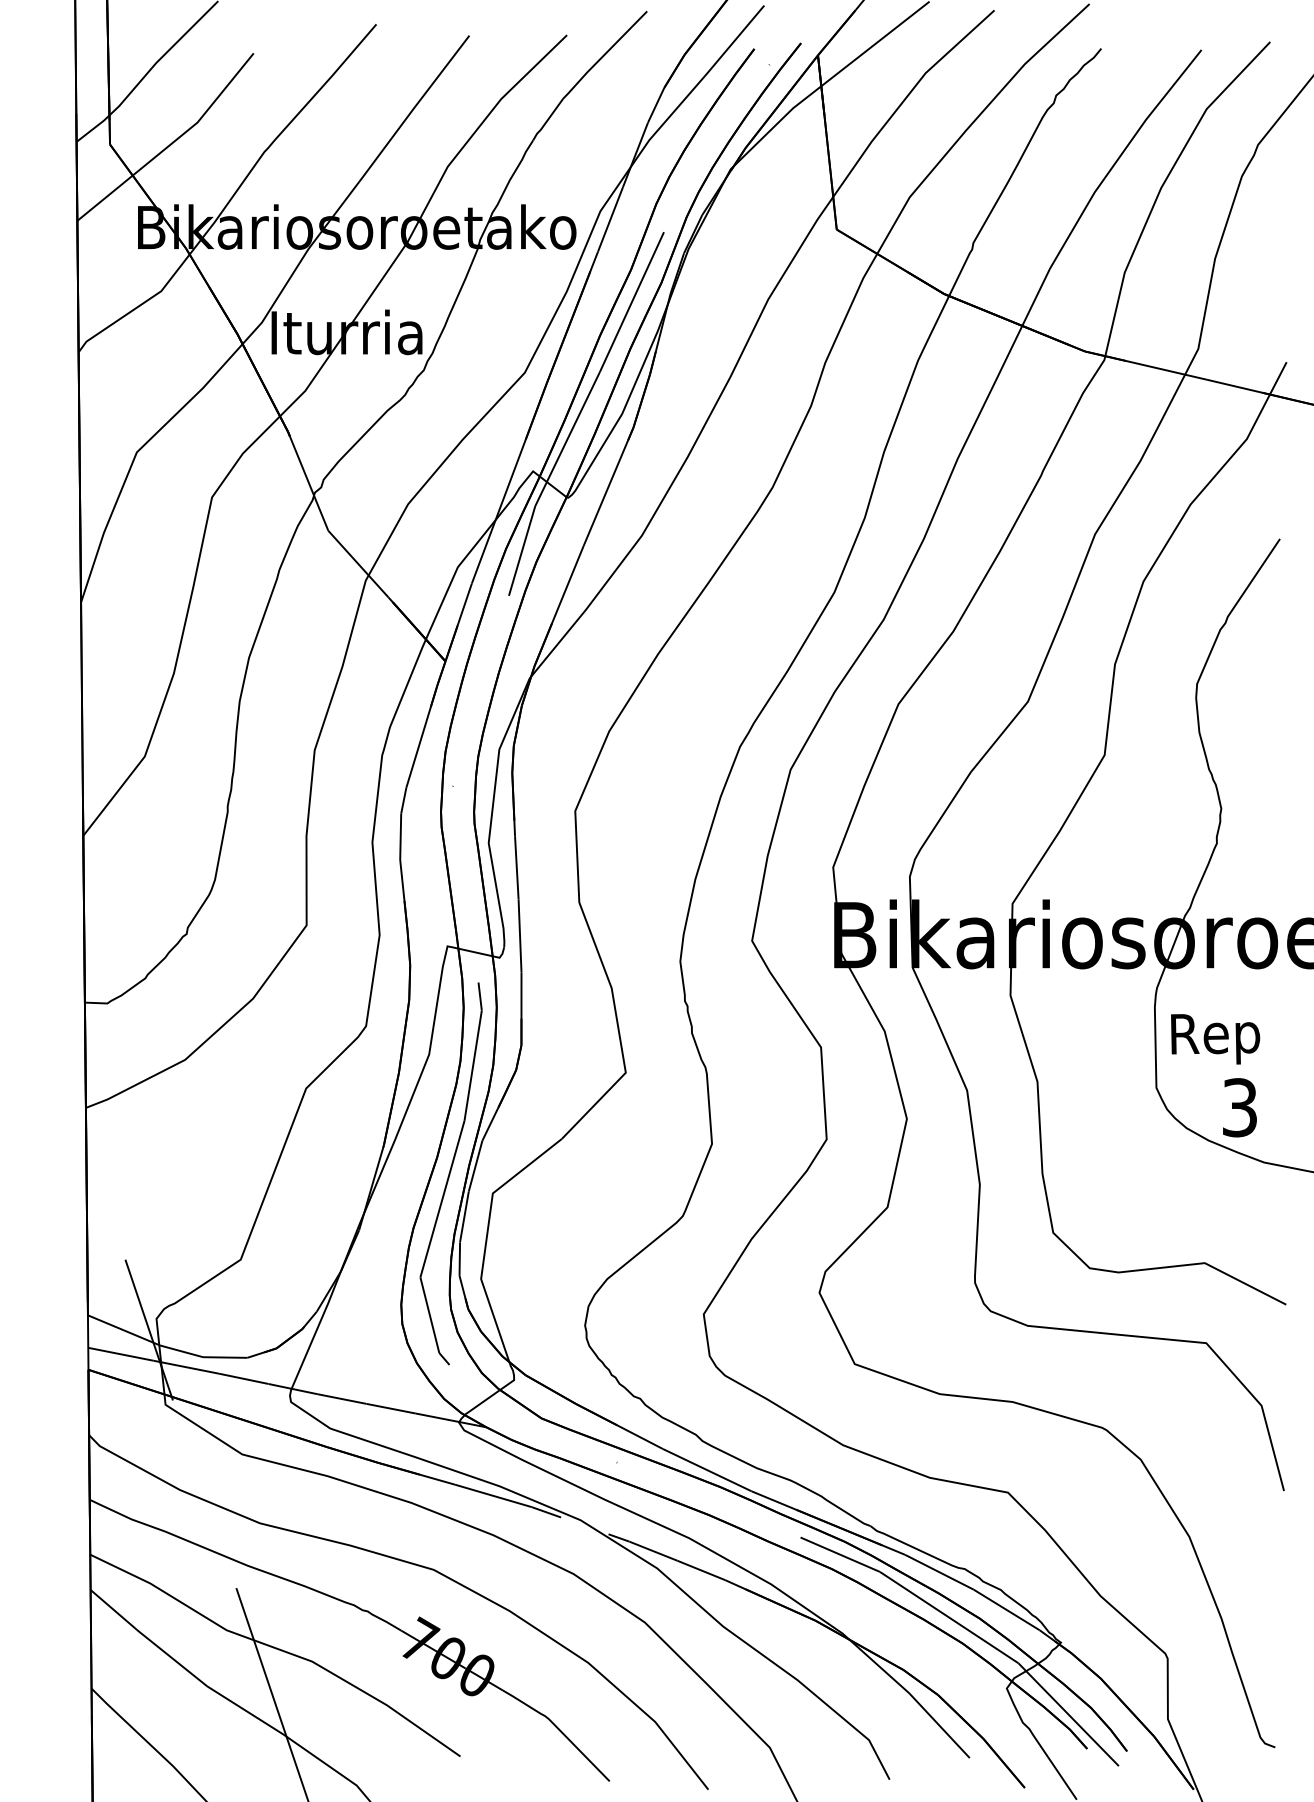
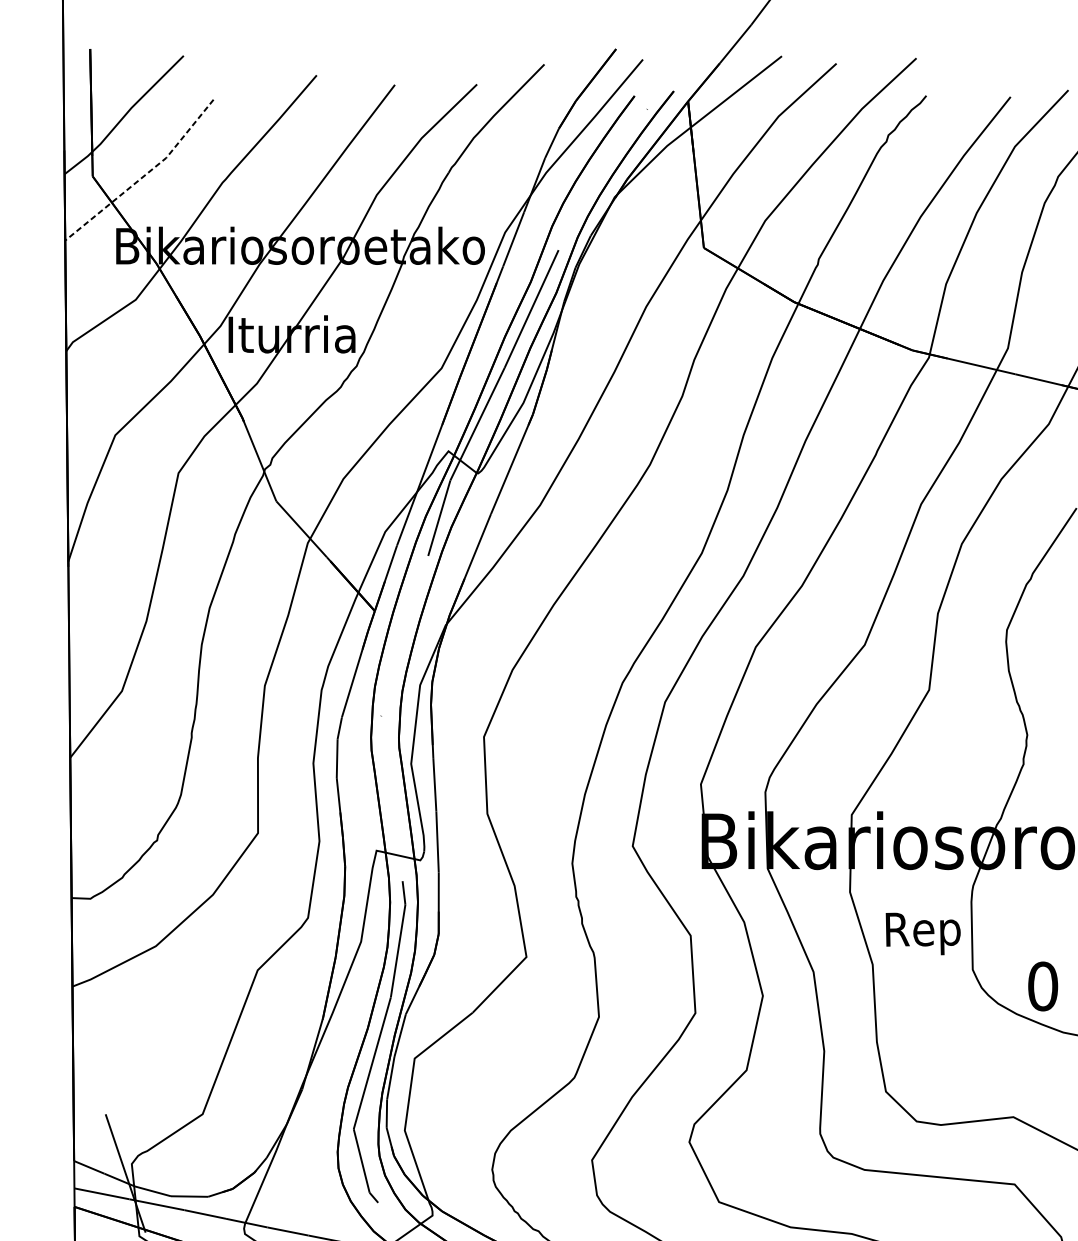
line: (172, 143) -> (145, 175), solid -> dashed
text: (1215, 1039) -> (923, 934), moved
text: (1239, 1107) -> (1042, 986), 3 -> 0

